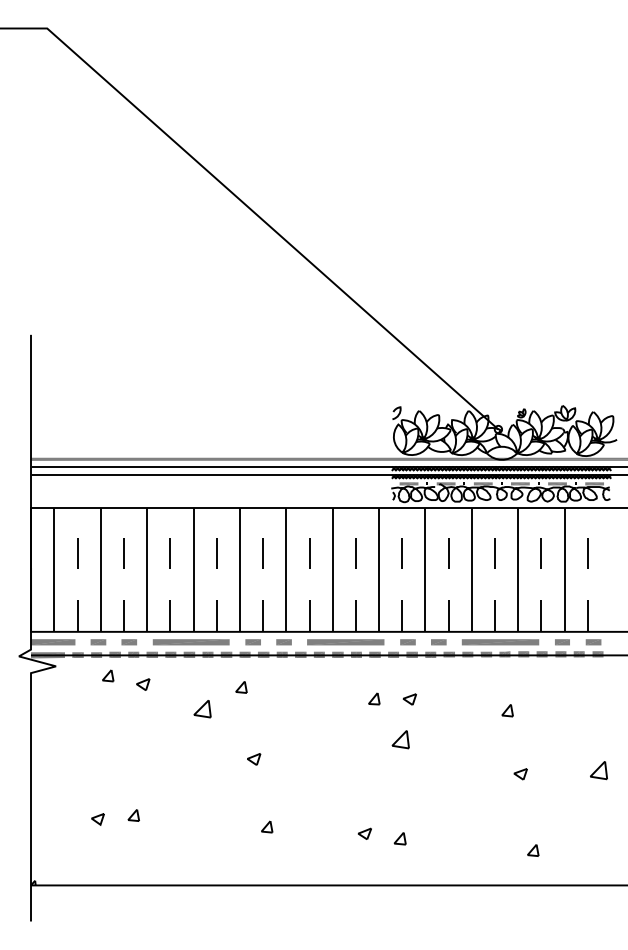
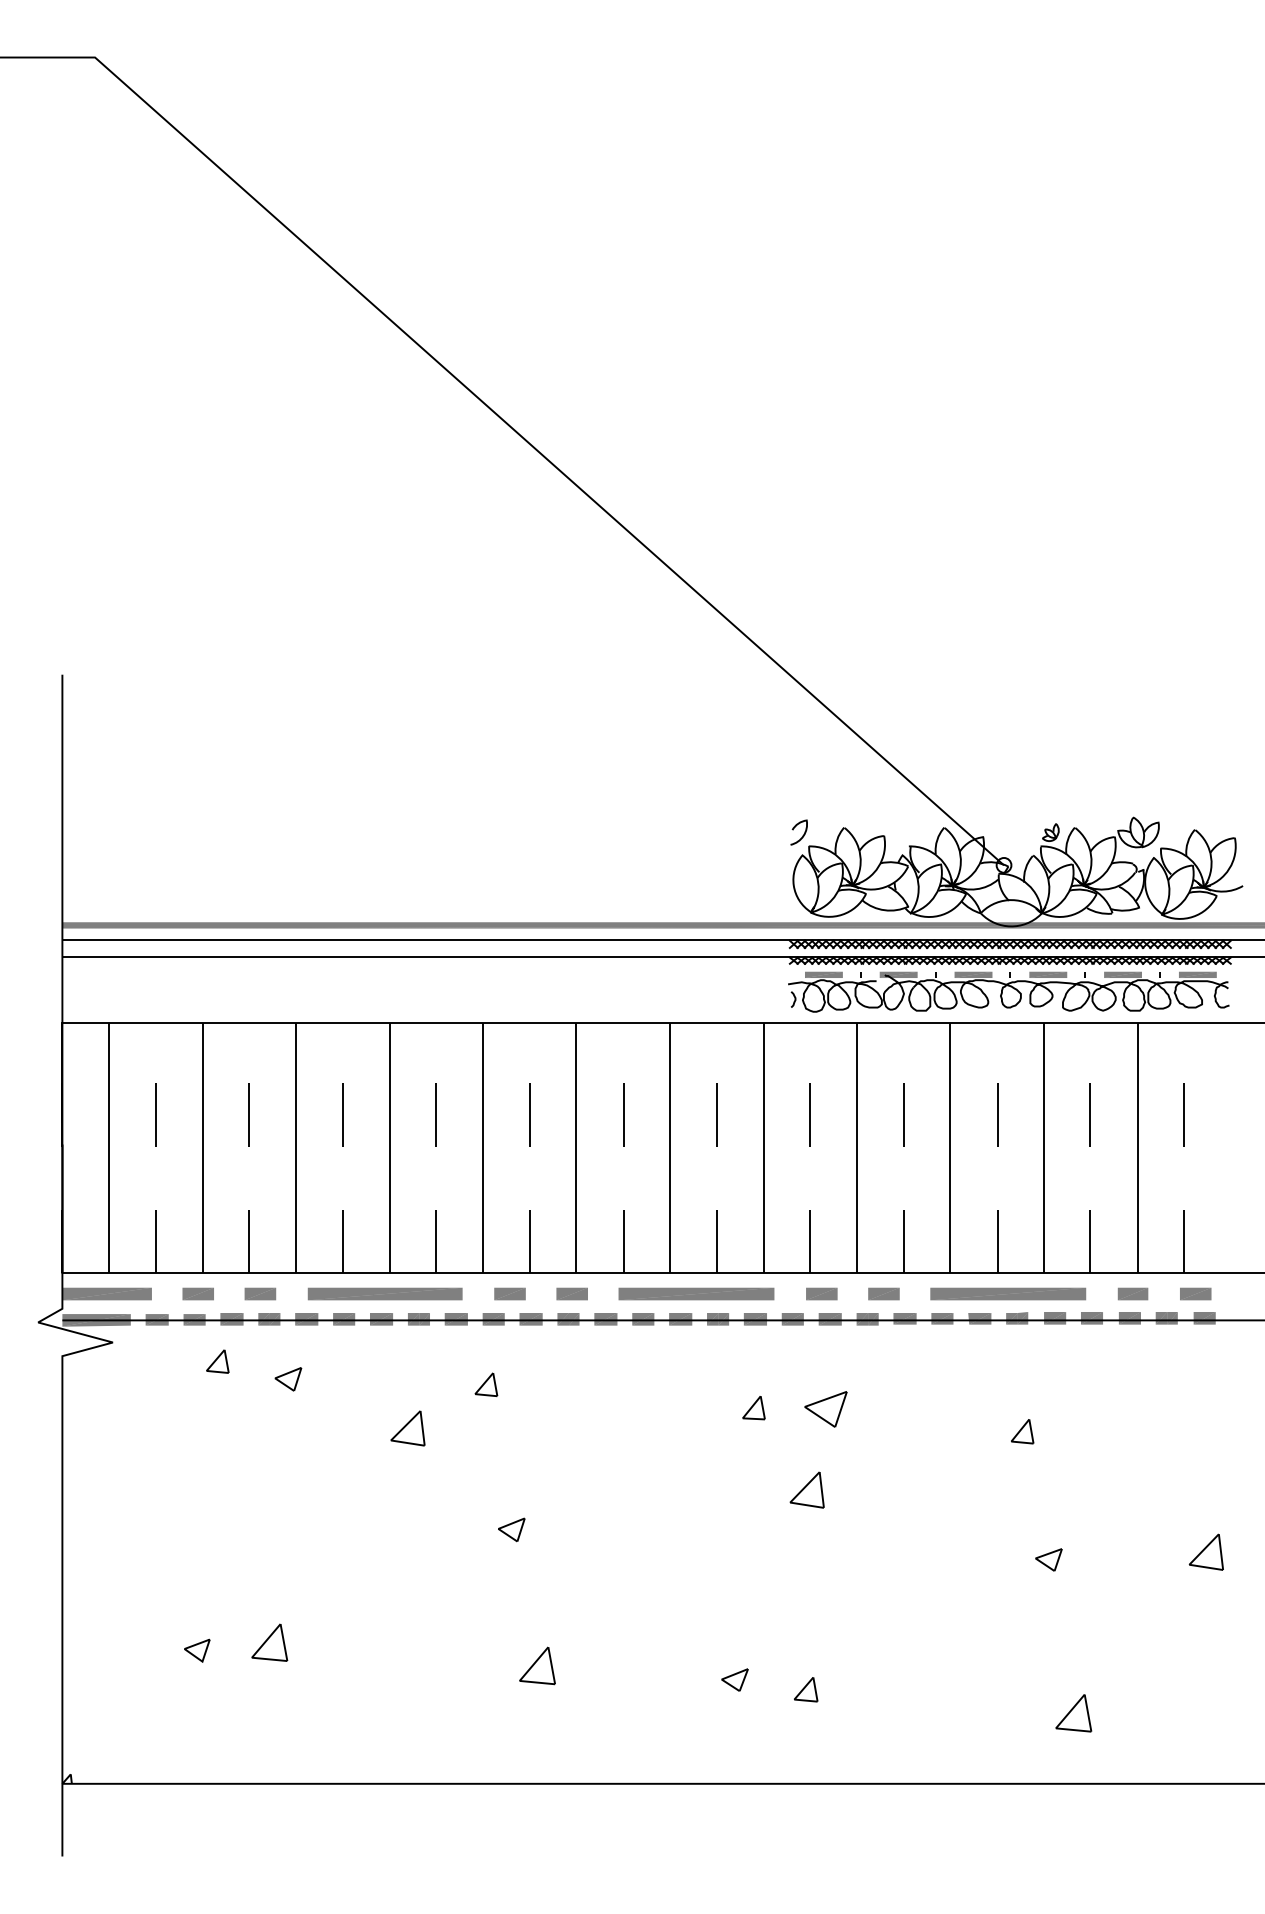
part: (409, 699) -> (824, 1409), size x1.6
part: (133, 815) -> (268, 1642), size x1.6
part: (267, 826) -> (538, 1665), size x1.6
part: (533, 850) -> (1074, 1713), size x1.6

